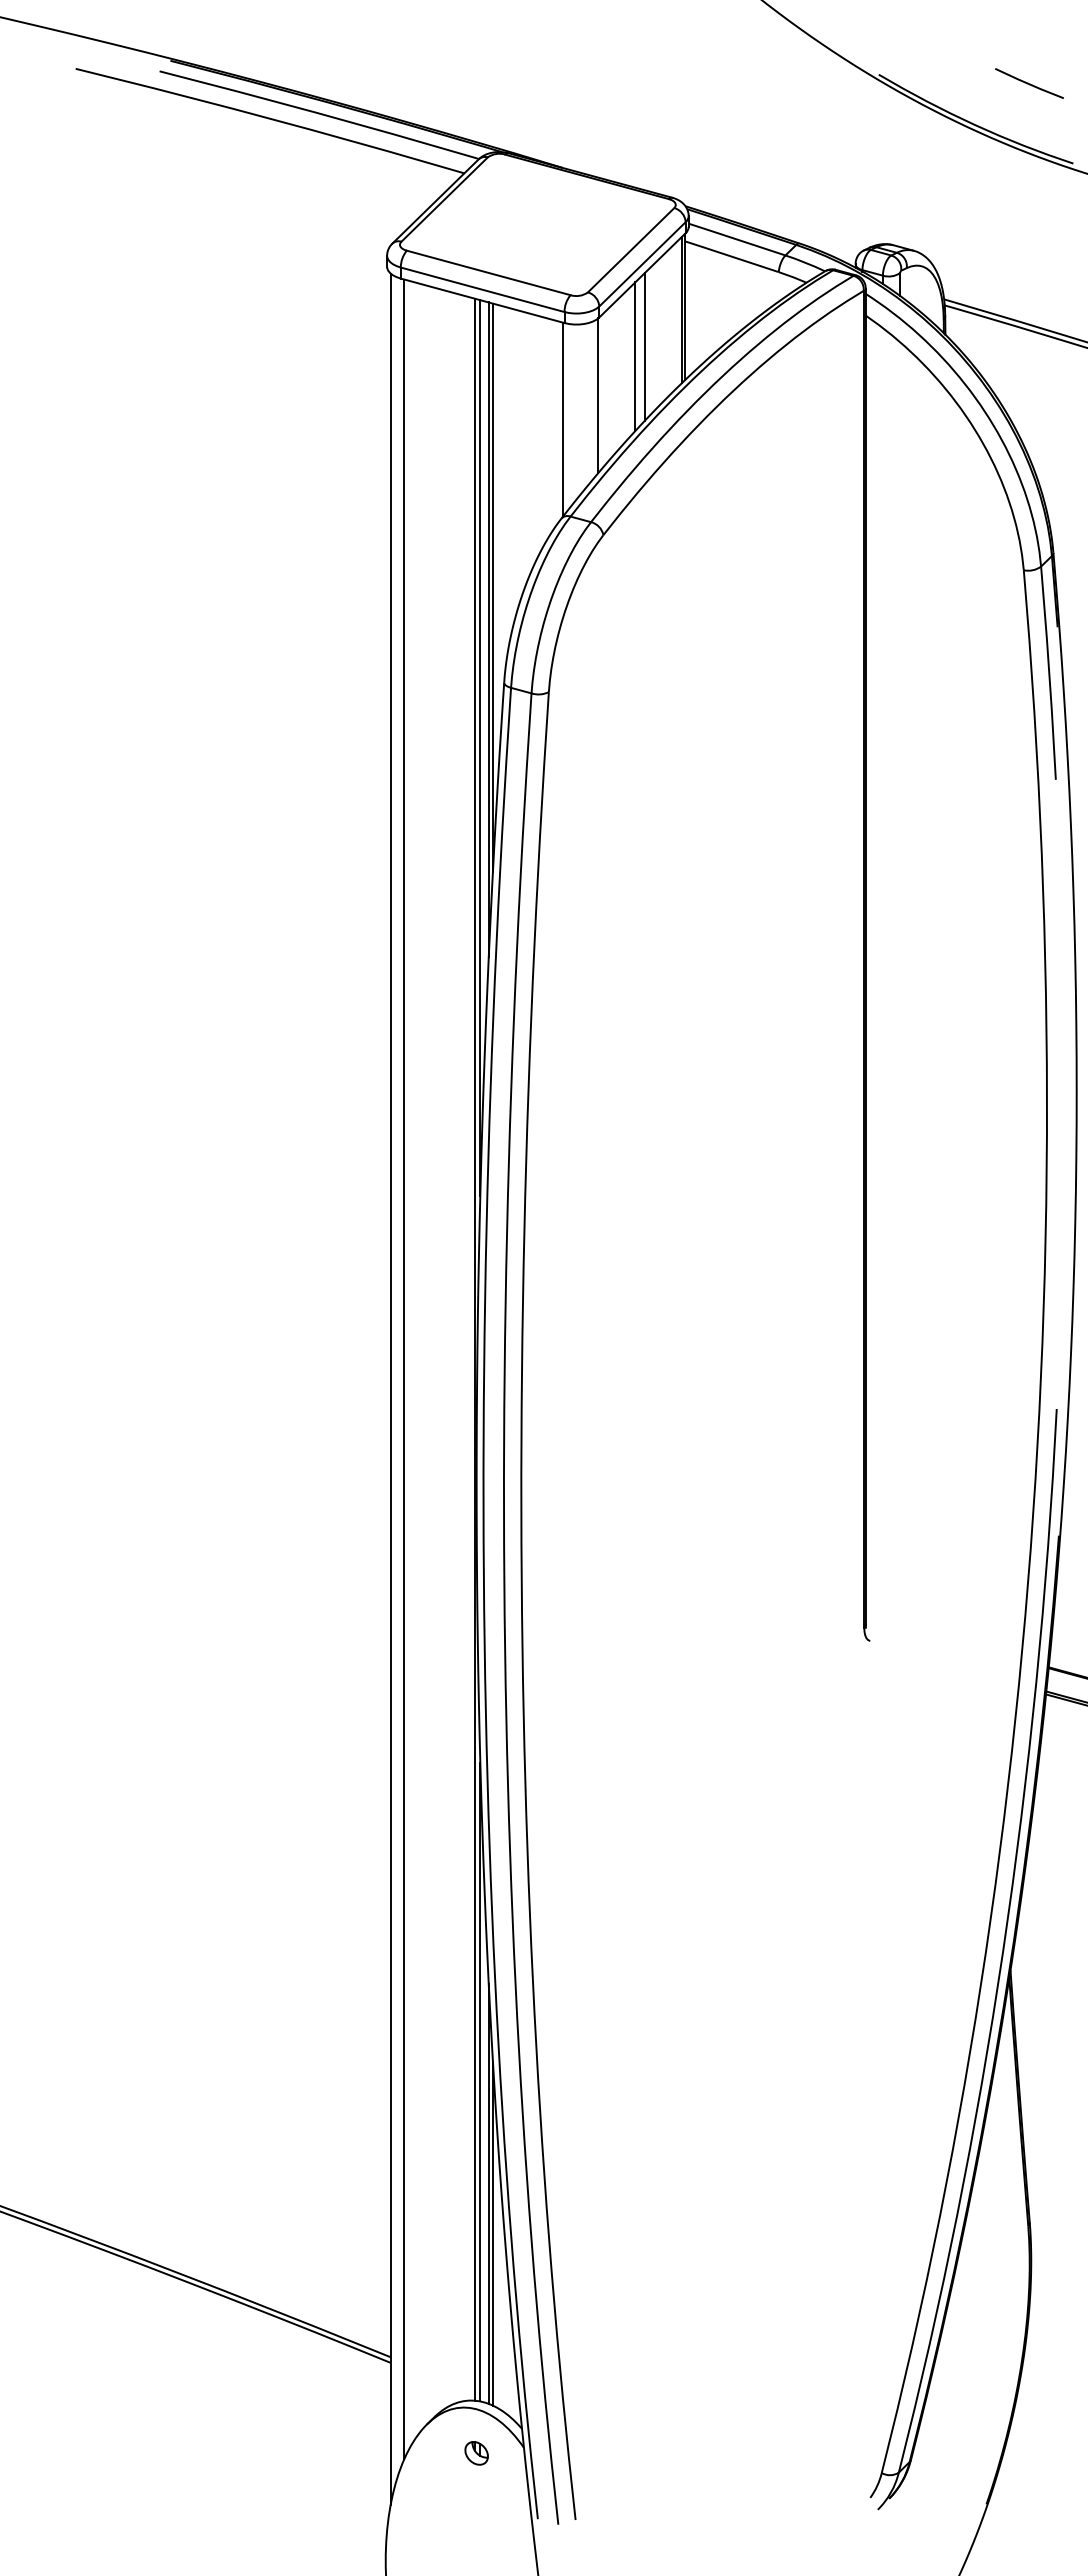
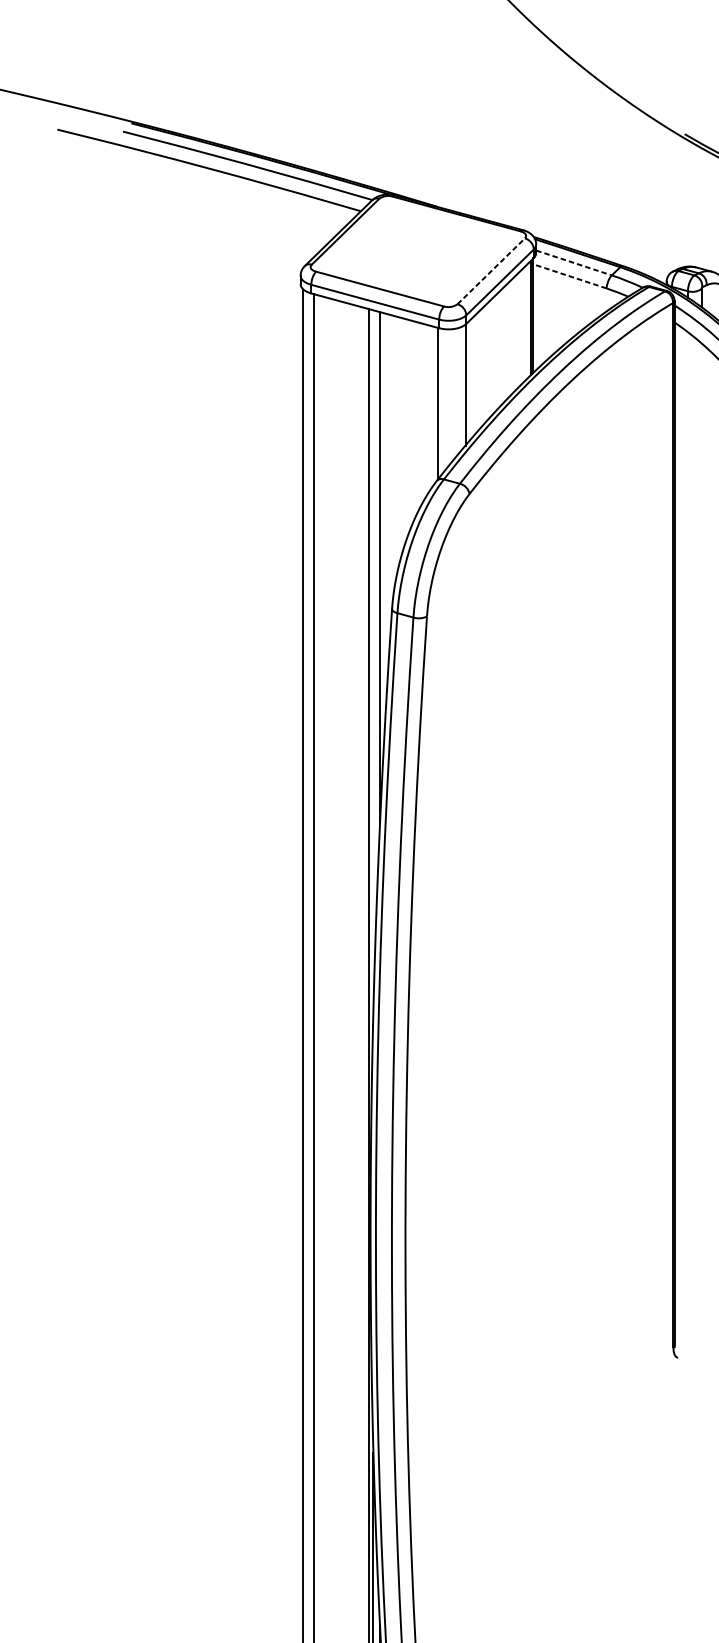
line: (736, 239) -> (573, 262), solid -> dashed
line: (631, 249) -> (491, 270), solid -> dashed
line: (730, 256) -> (568, 276), solid -> dashed
line: (645, 346) -> (502, 346), removed
line: (635, 356) -> (494, 354), removed
line: (492, 587) -> (382, 534), removed
line: (480, 747) -> (373, 659), removed

